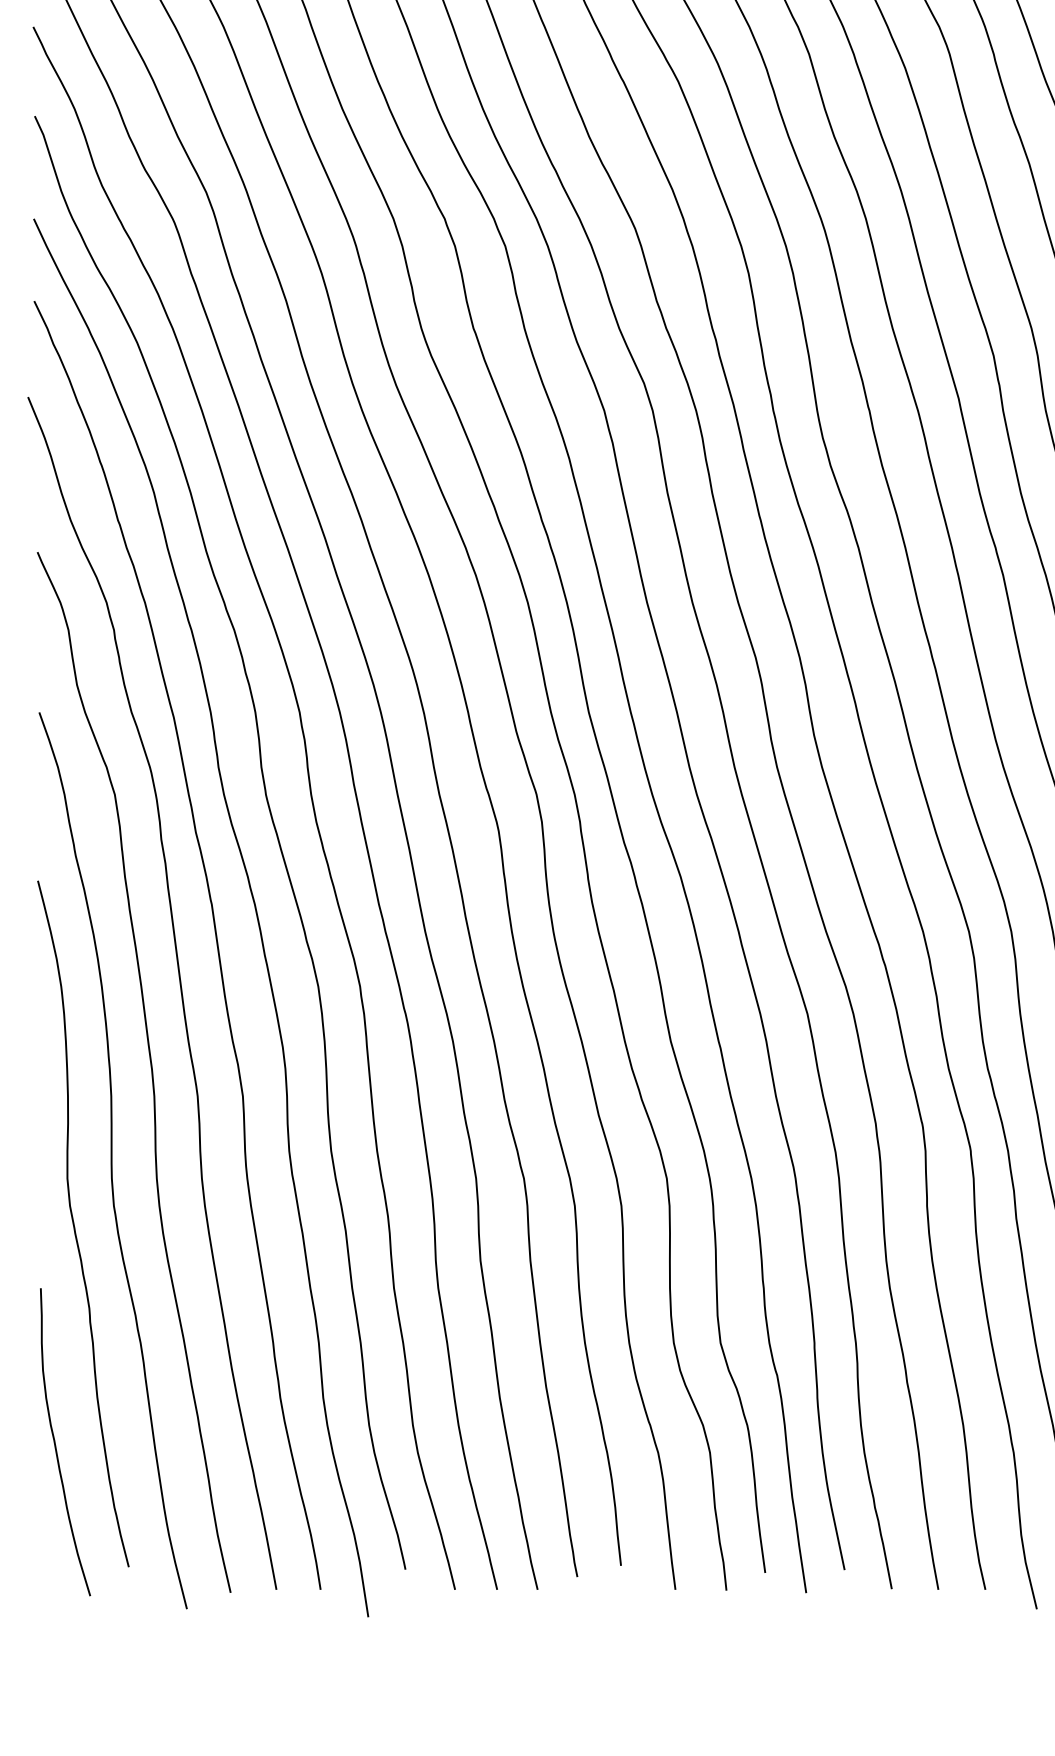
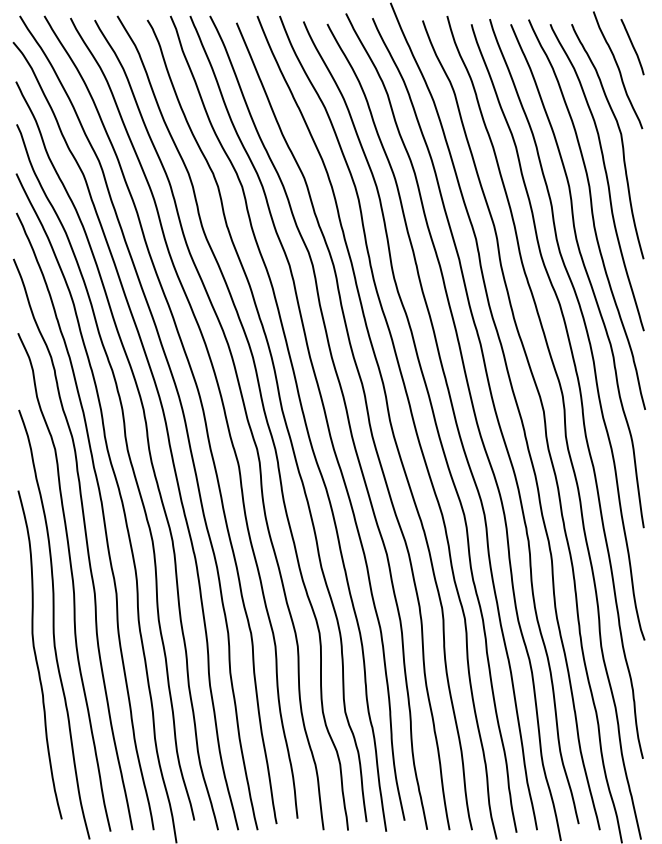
curve: (57, 1442) -> (27, 759), removed

